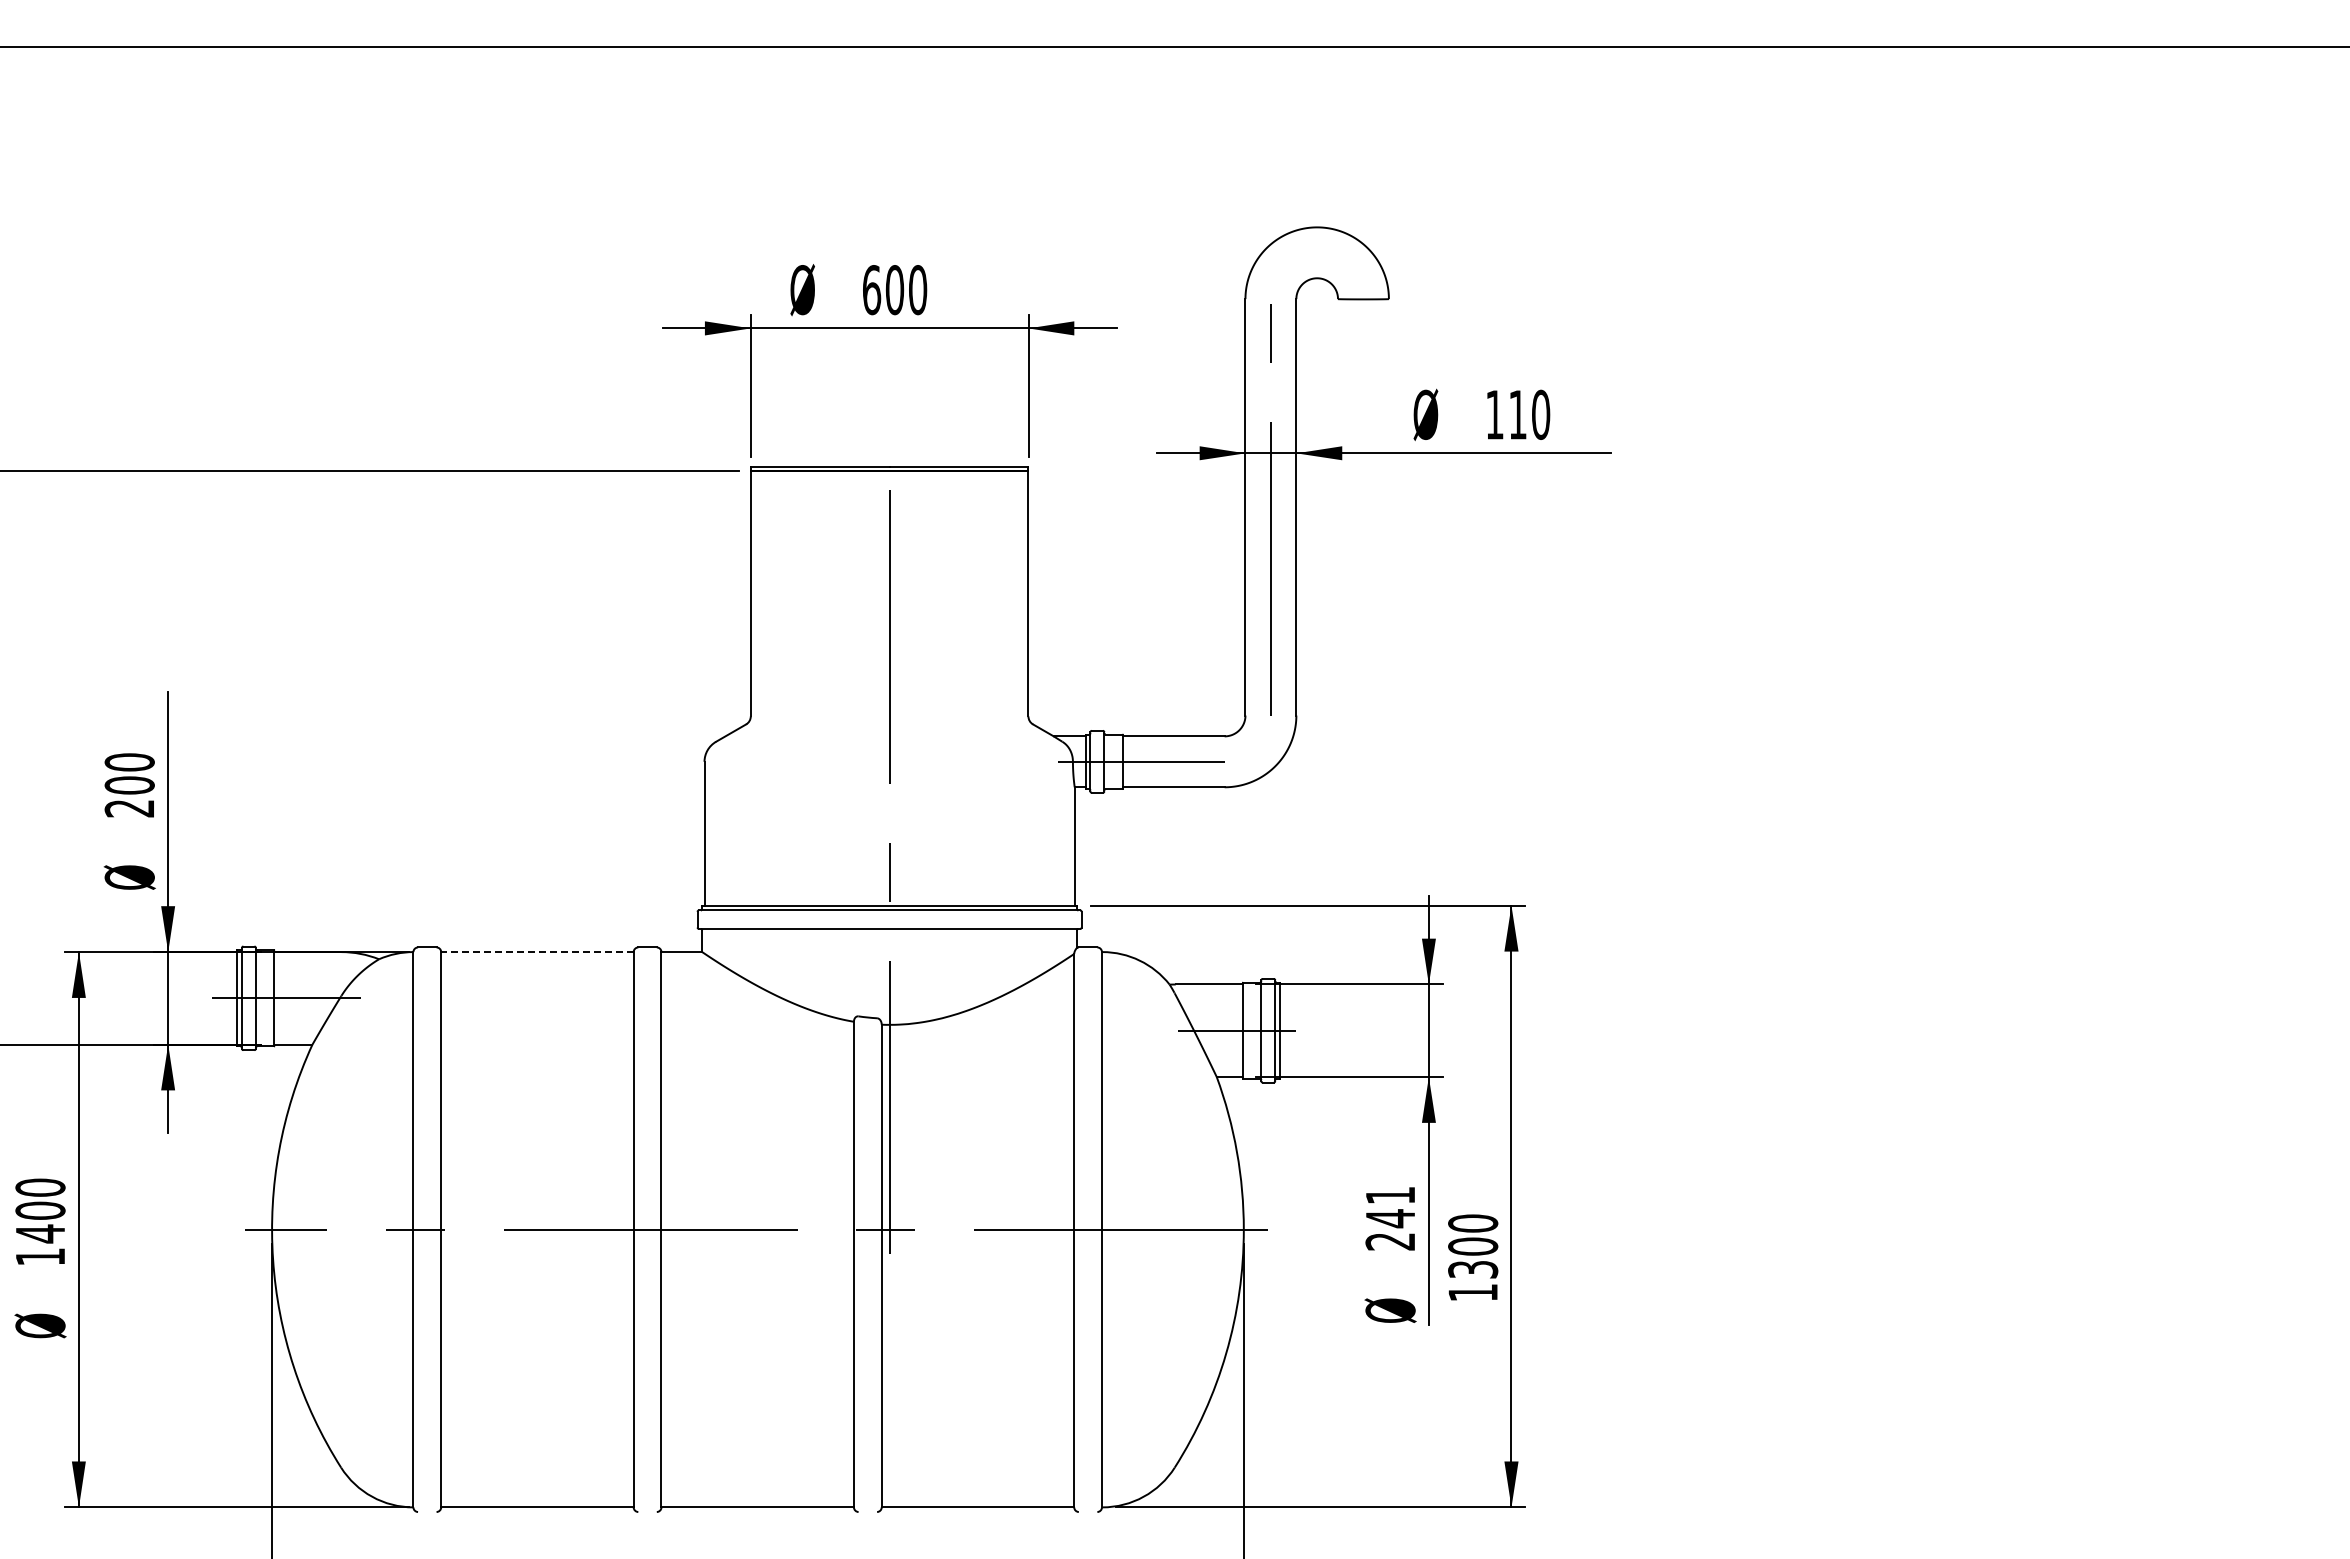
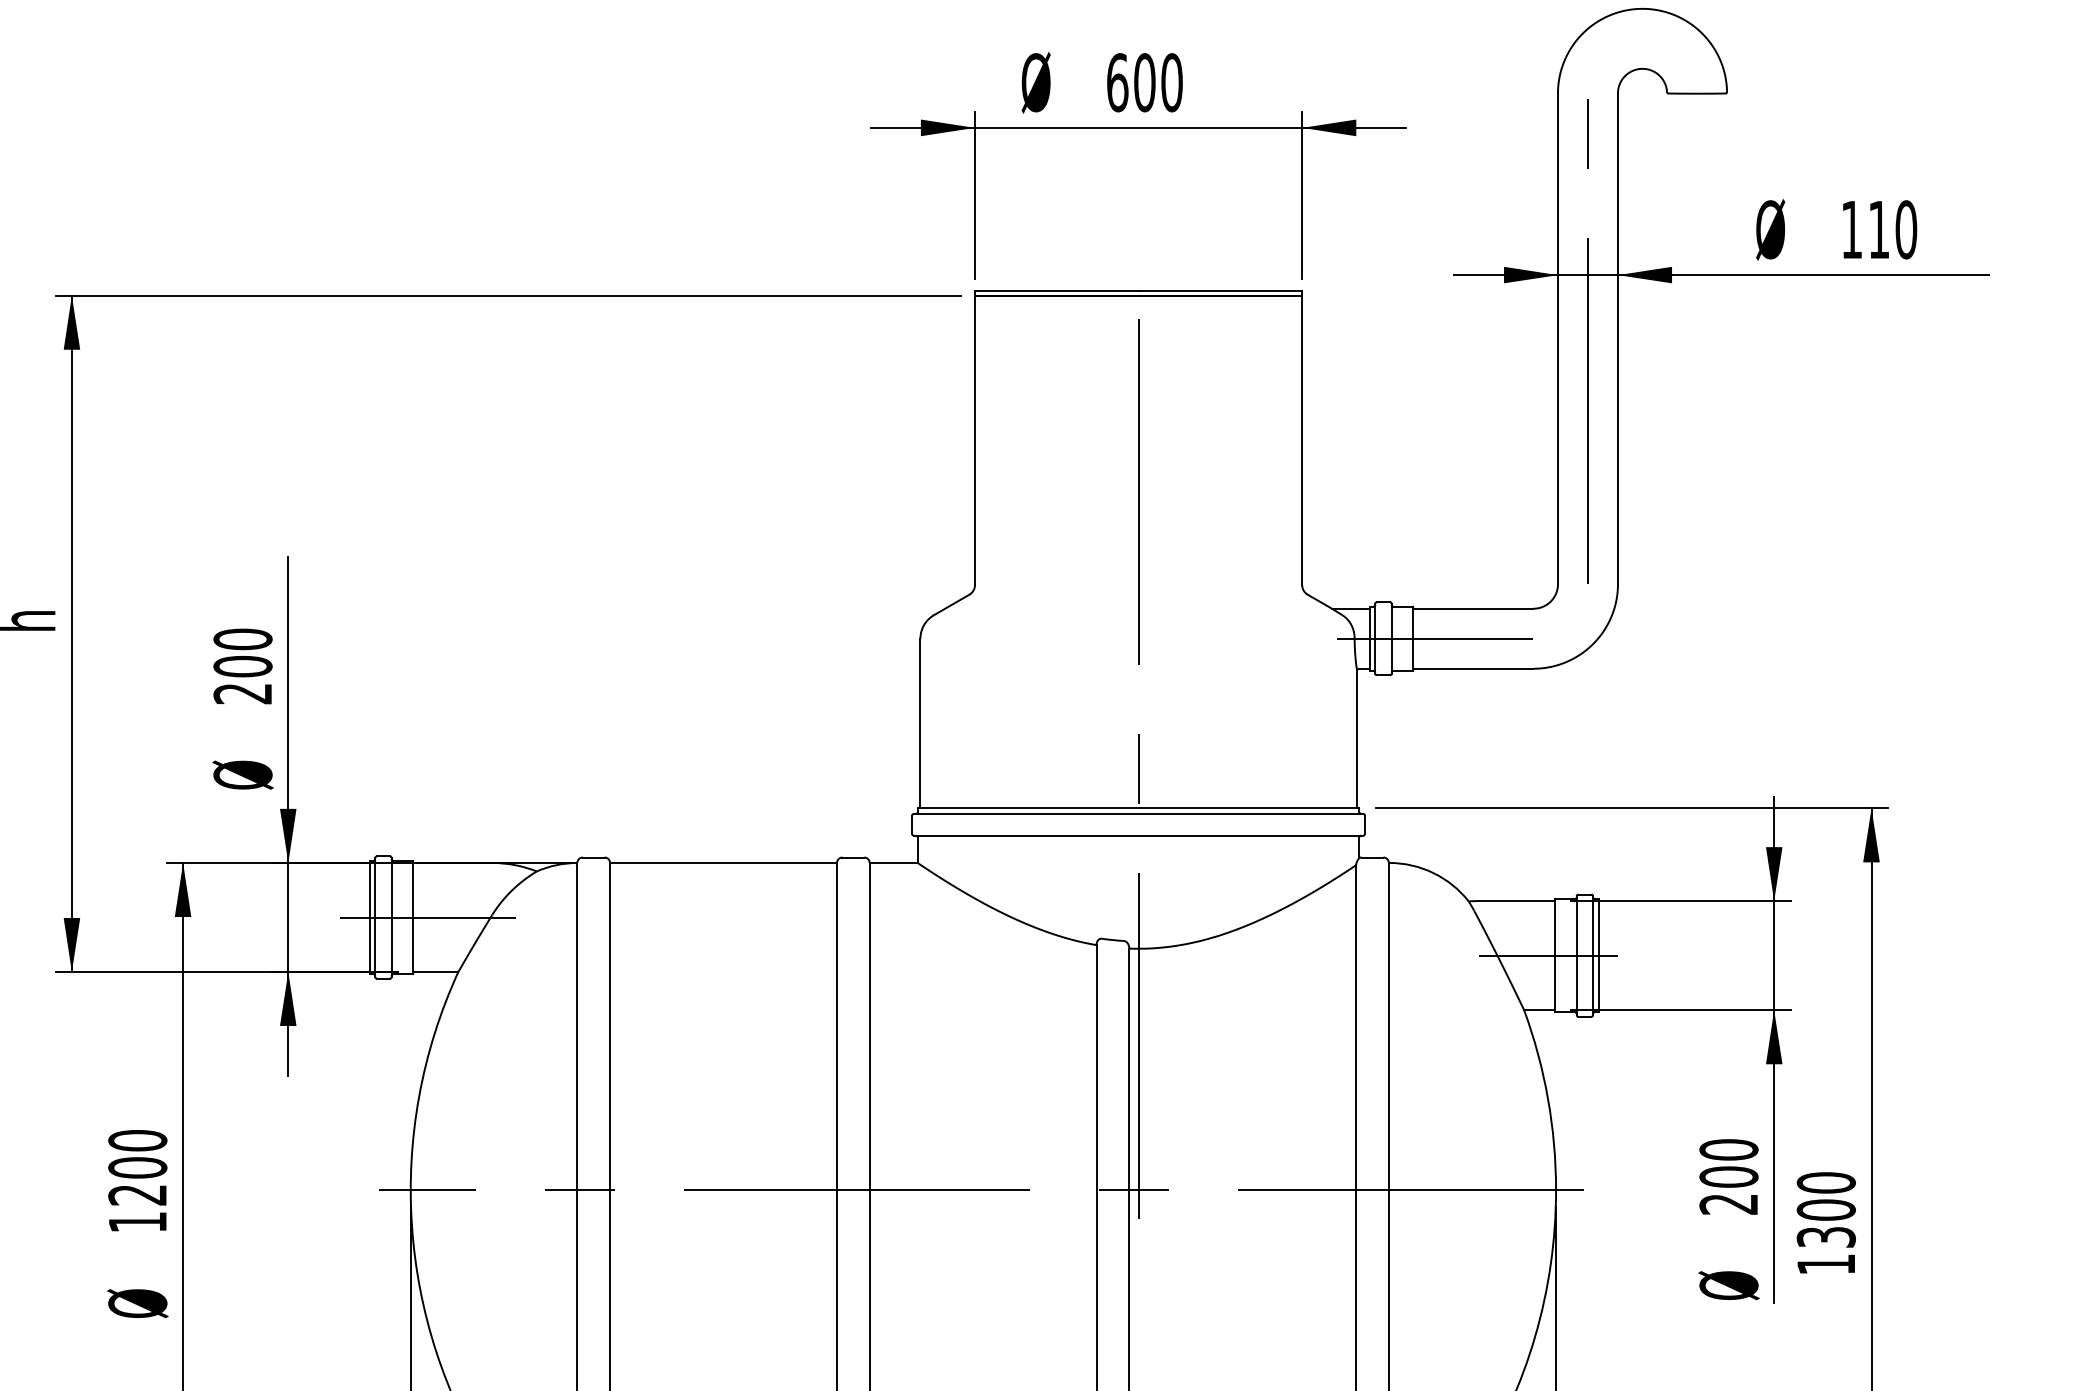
line: (536, 952) -> (722, 863), dashed -> solid
text: (1390, 1207) -> (1728, 1164), 241 -> 200
text: (39, 1233) -> (136, 1194), 1400 -> 1200

